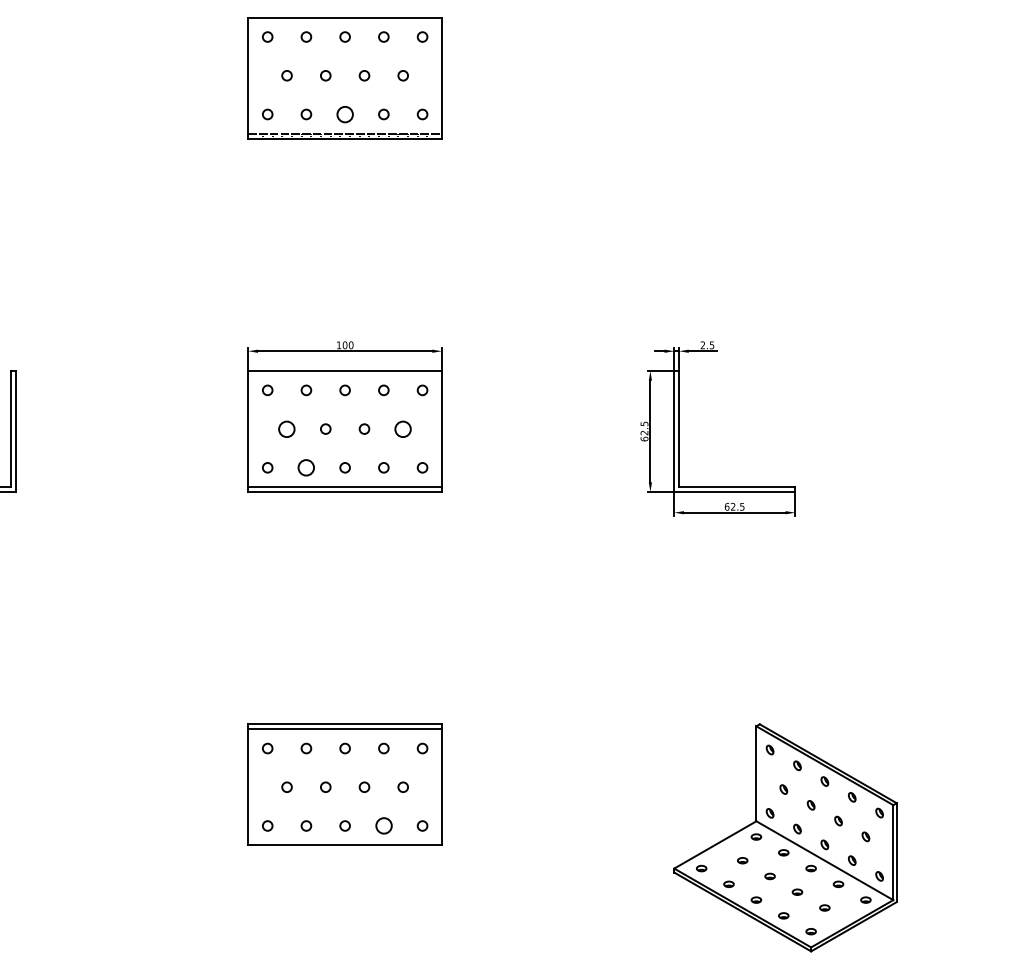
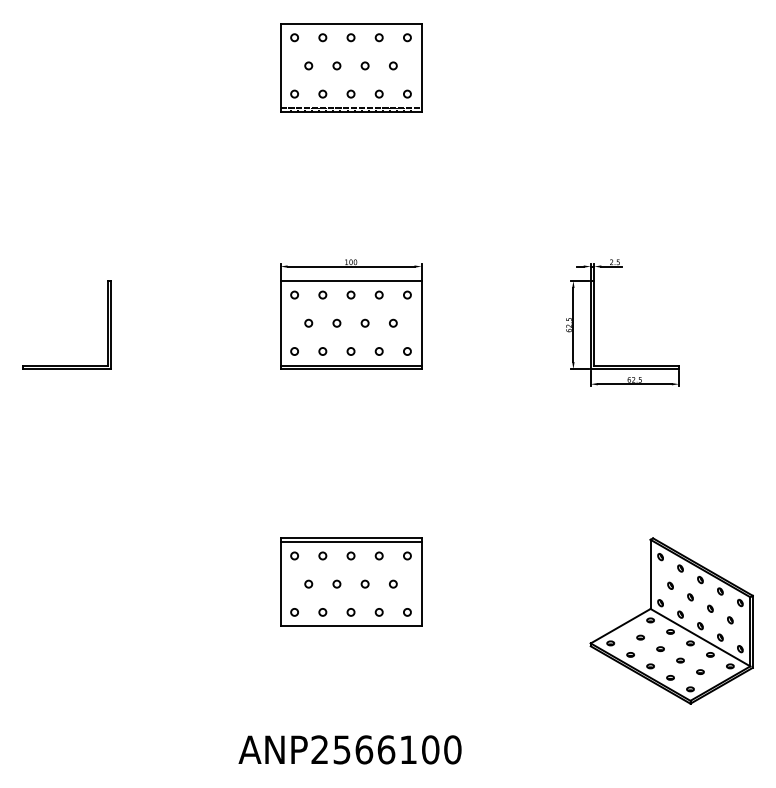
circle: (344, 113) -> (350, 93), size x0.62
circle: (286, 428) -> (308, 322), size x0.62
circle: (403, 428) -> (393, 322), size x0.62
circle: (305, 467) -> (322, 351), size x0.62
circle: (382, 826) -> (378, 612), size x0.62

